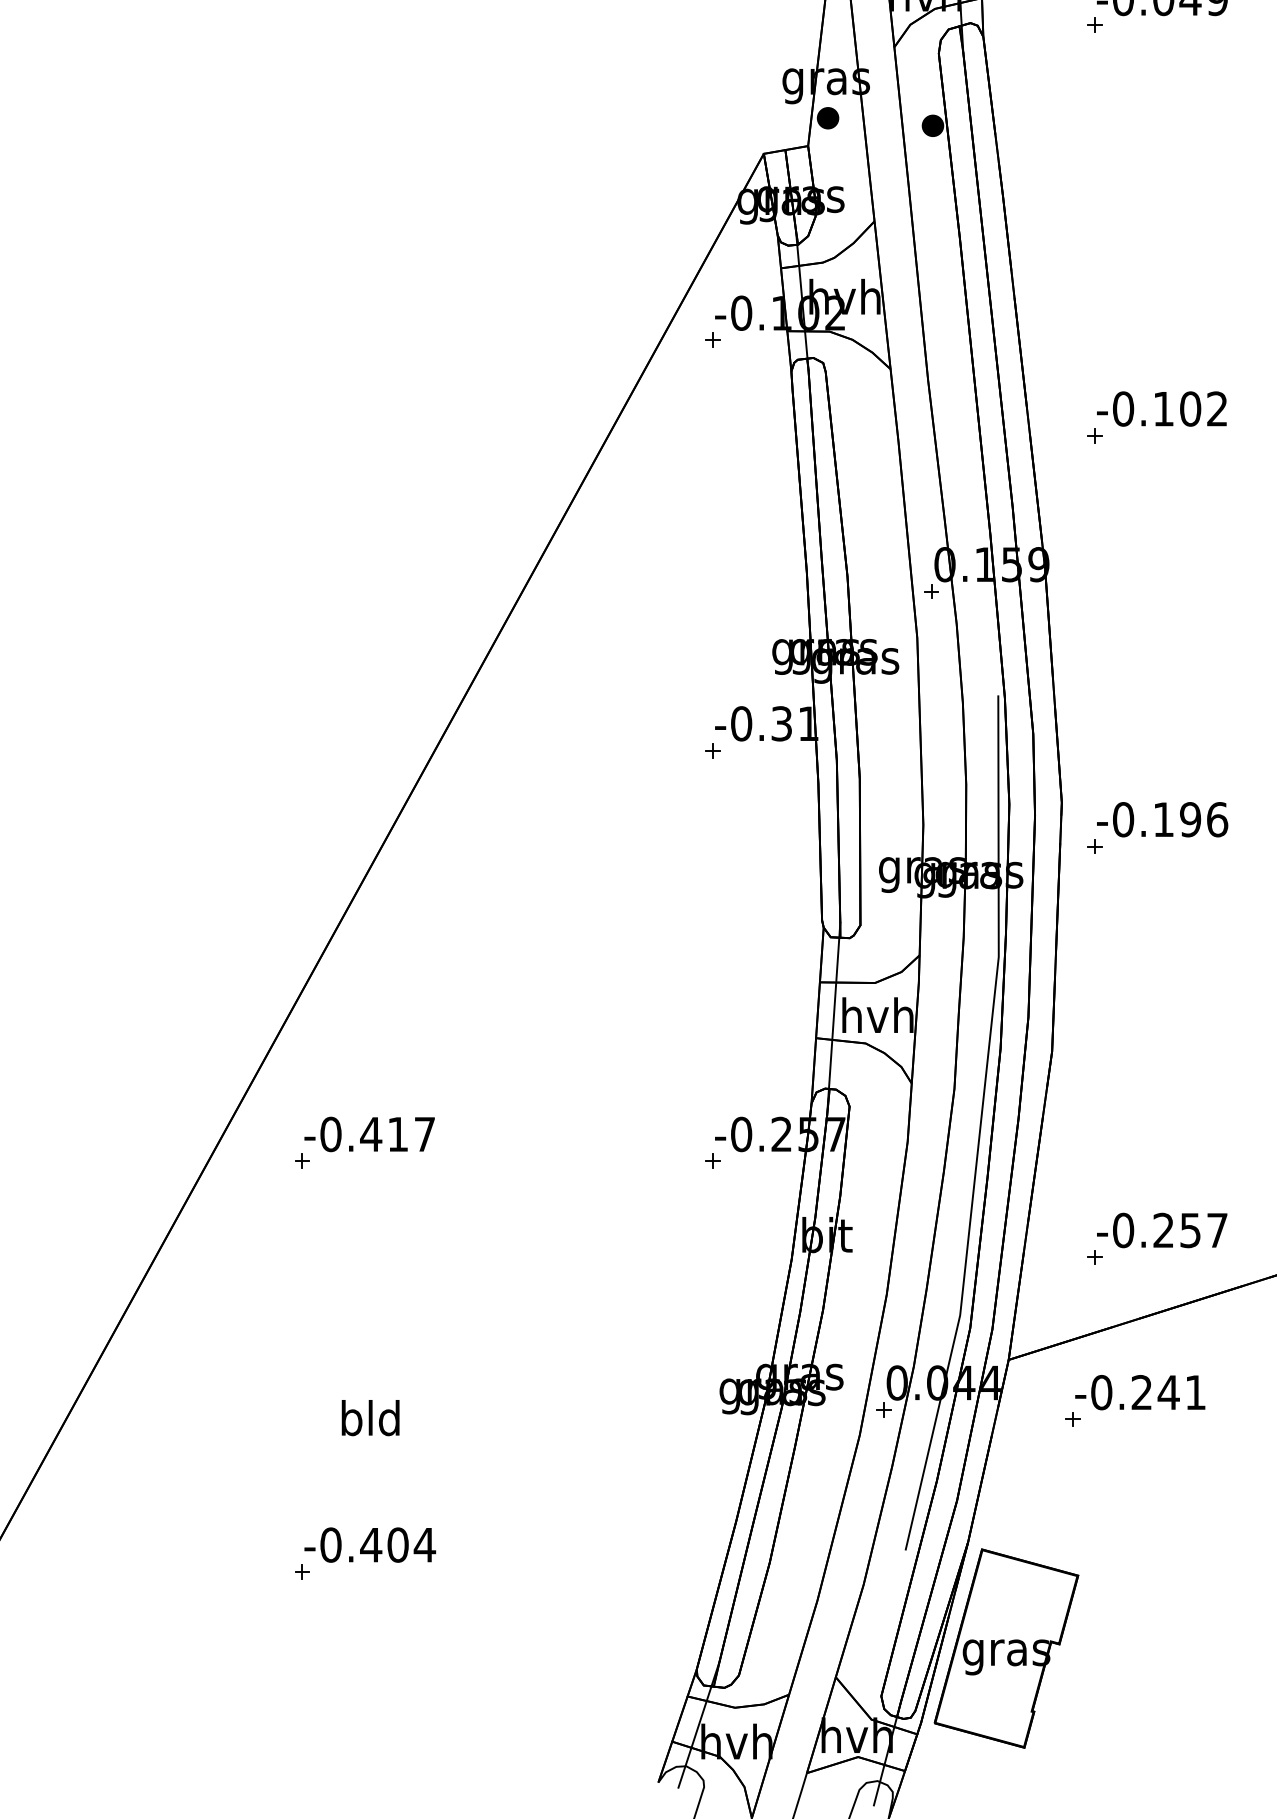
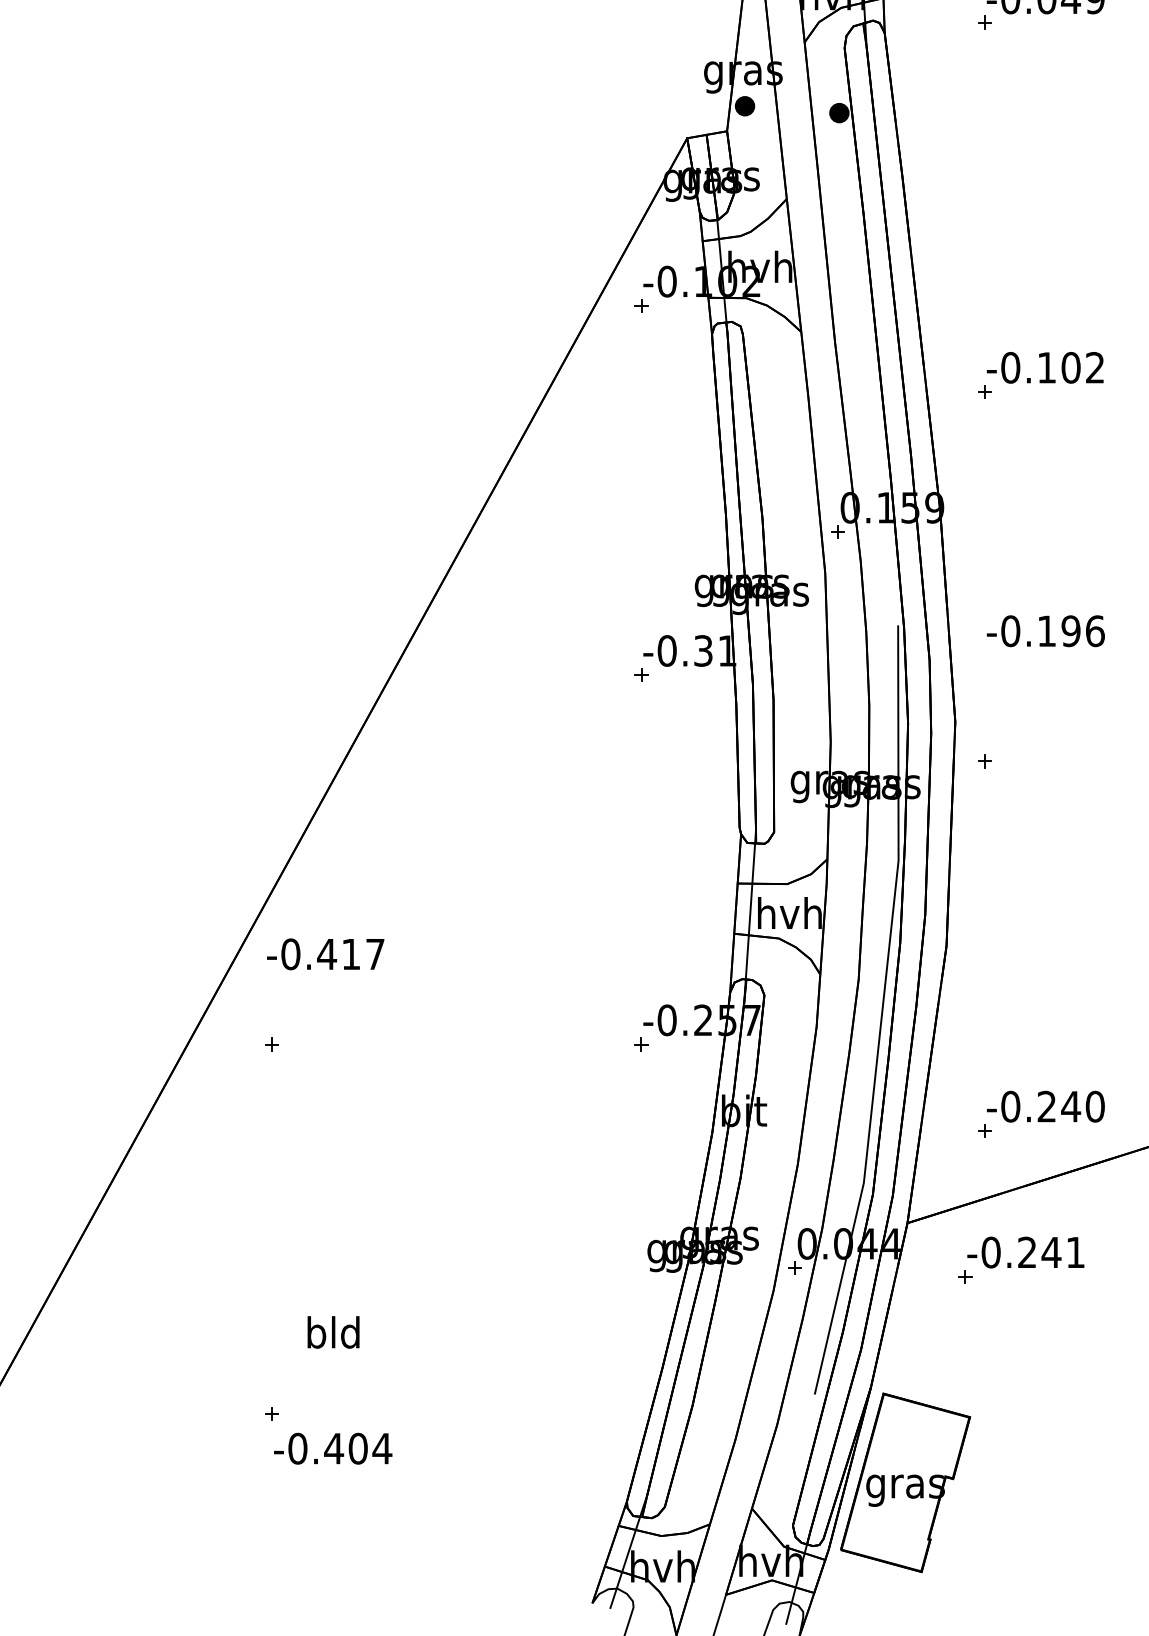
text: (1162, 820) -> (1045, 631), moved
text: (369, 1134) -> (325, 954), moved
text: (1203, 1230) -> (1082, 1106), -0.257 -> -0.240
text: (370, 1418) -> (333, 1332), moved
text: (370, 1544) -> (333, 1448), moved

